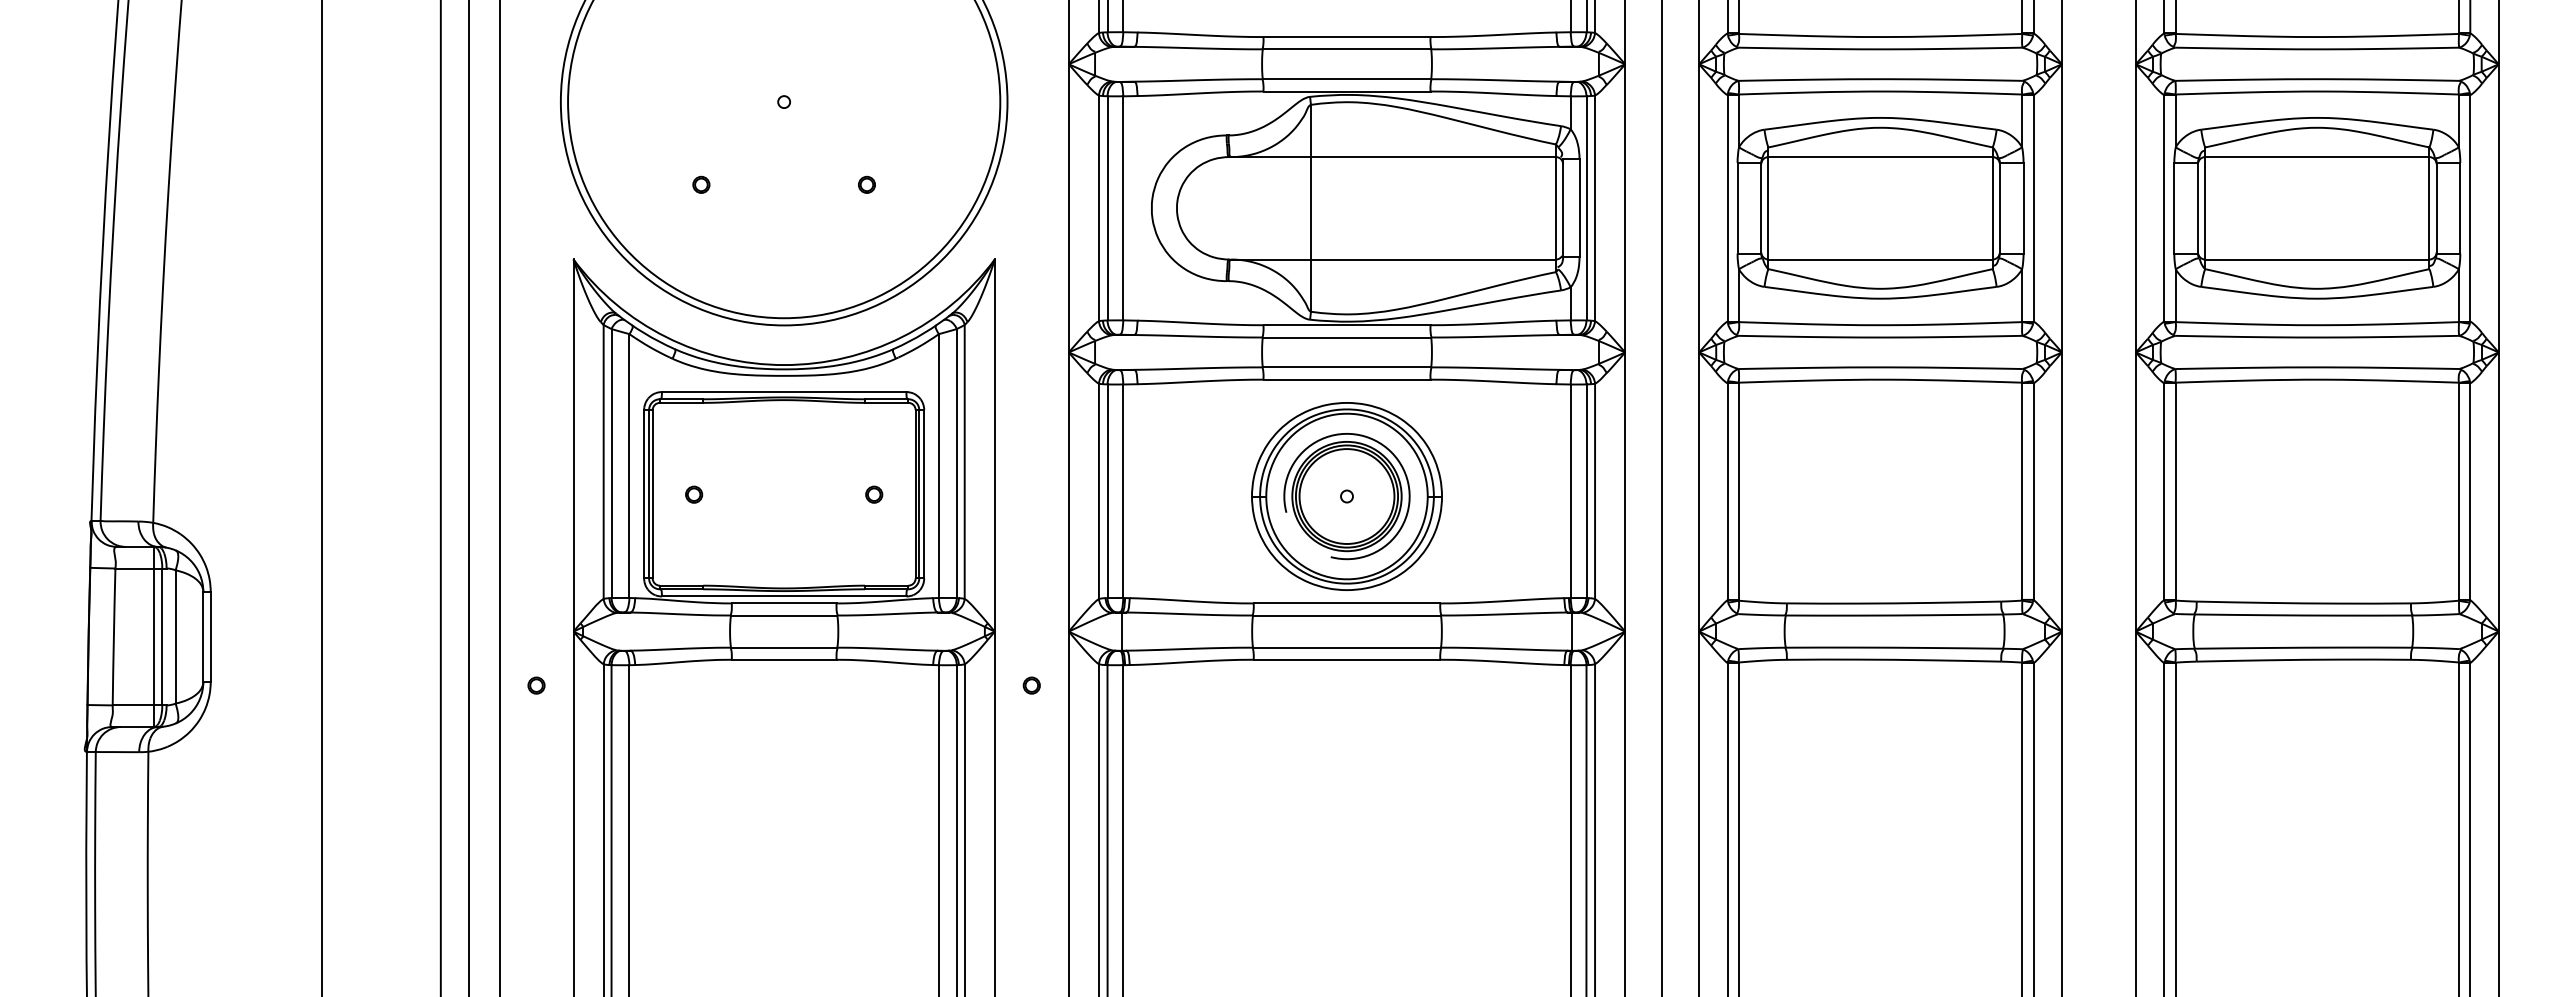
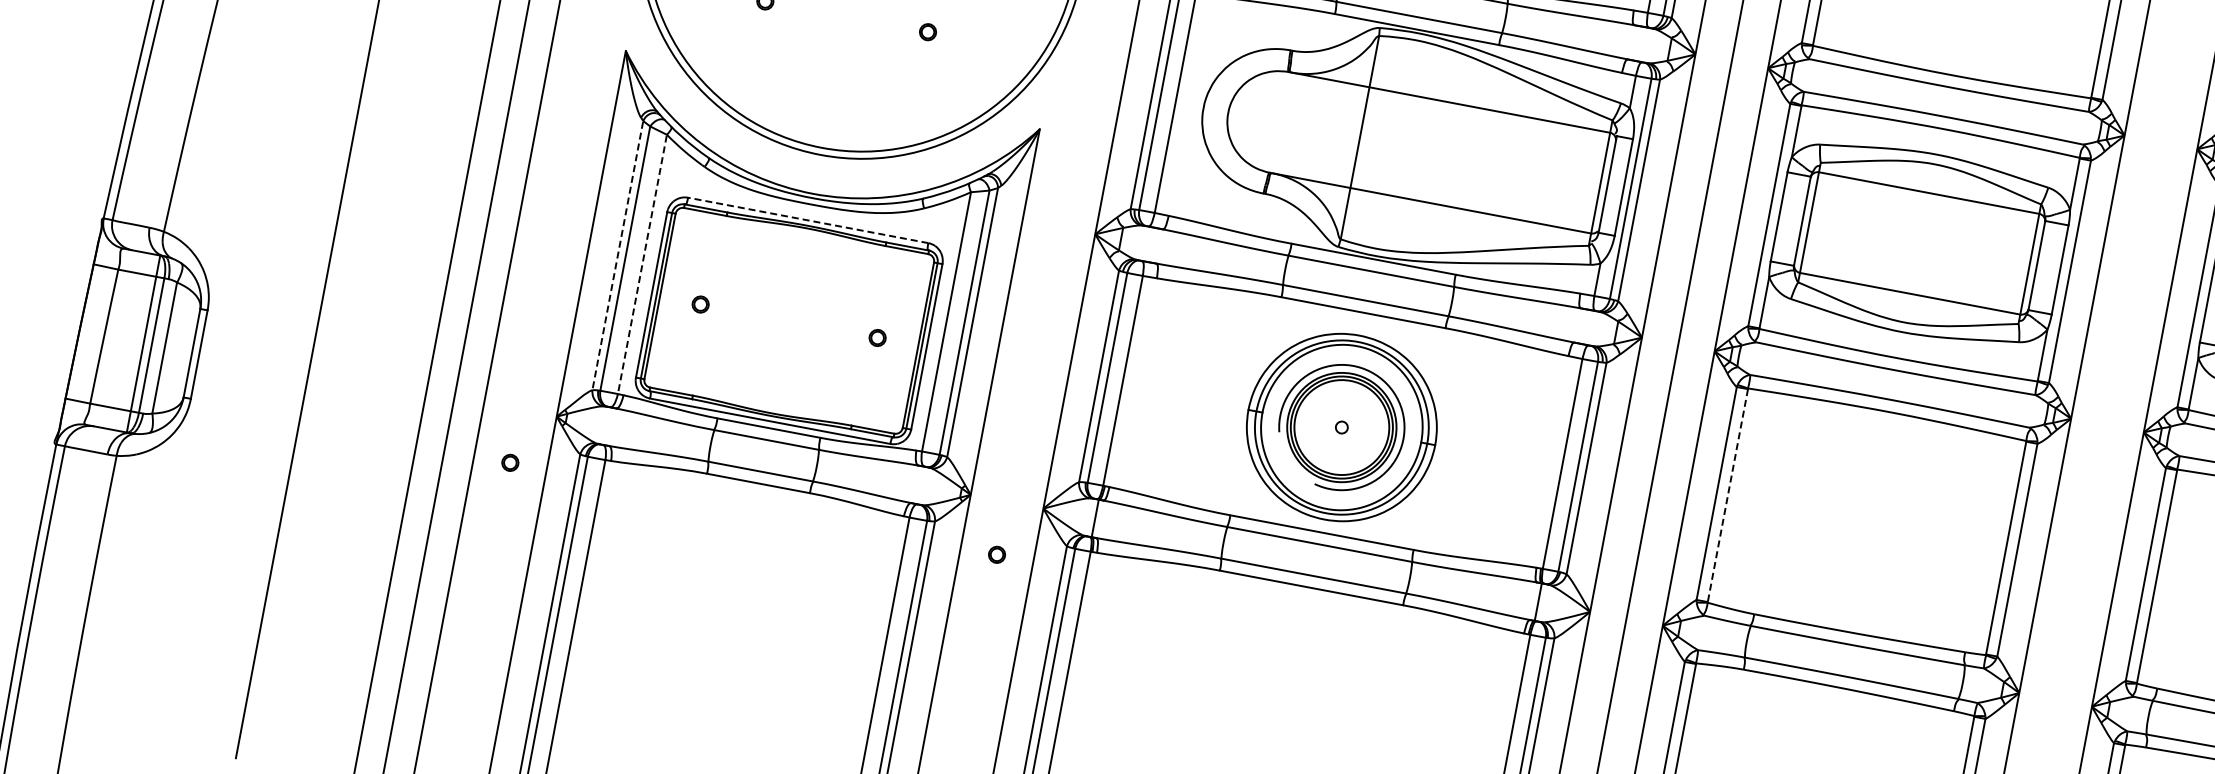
line: (783, 392) -> (807, 220), solid -> dashed
line: (603, 462) -> (617, 256), solid -> dashed
line: (629, 467) -> (642, 265), solid -> dashed
line: (1738, 492) -> (1727, 496), solid -> dashed

